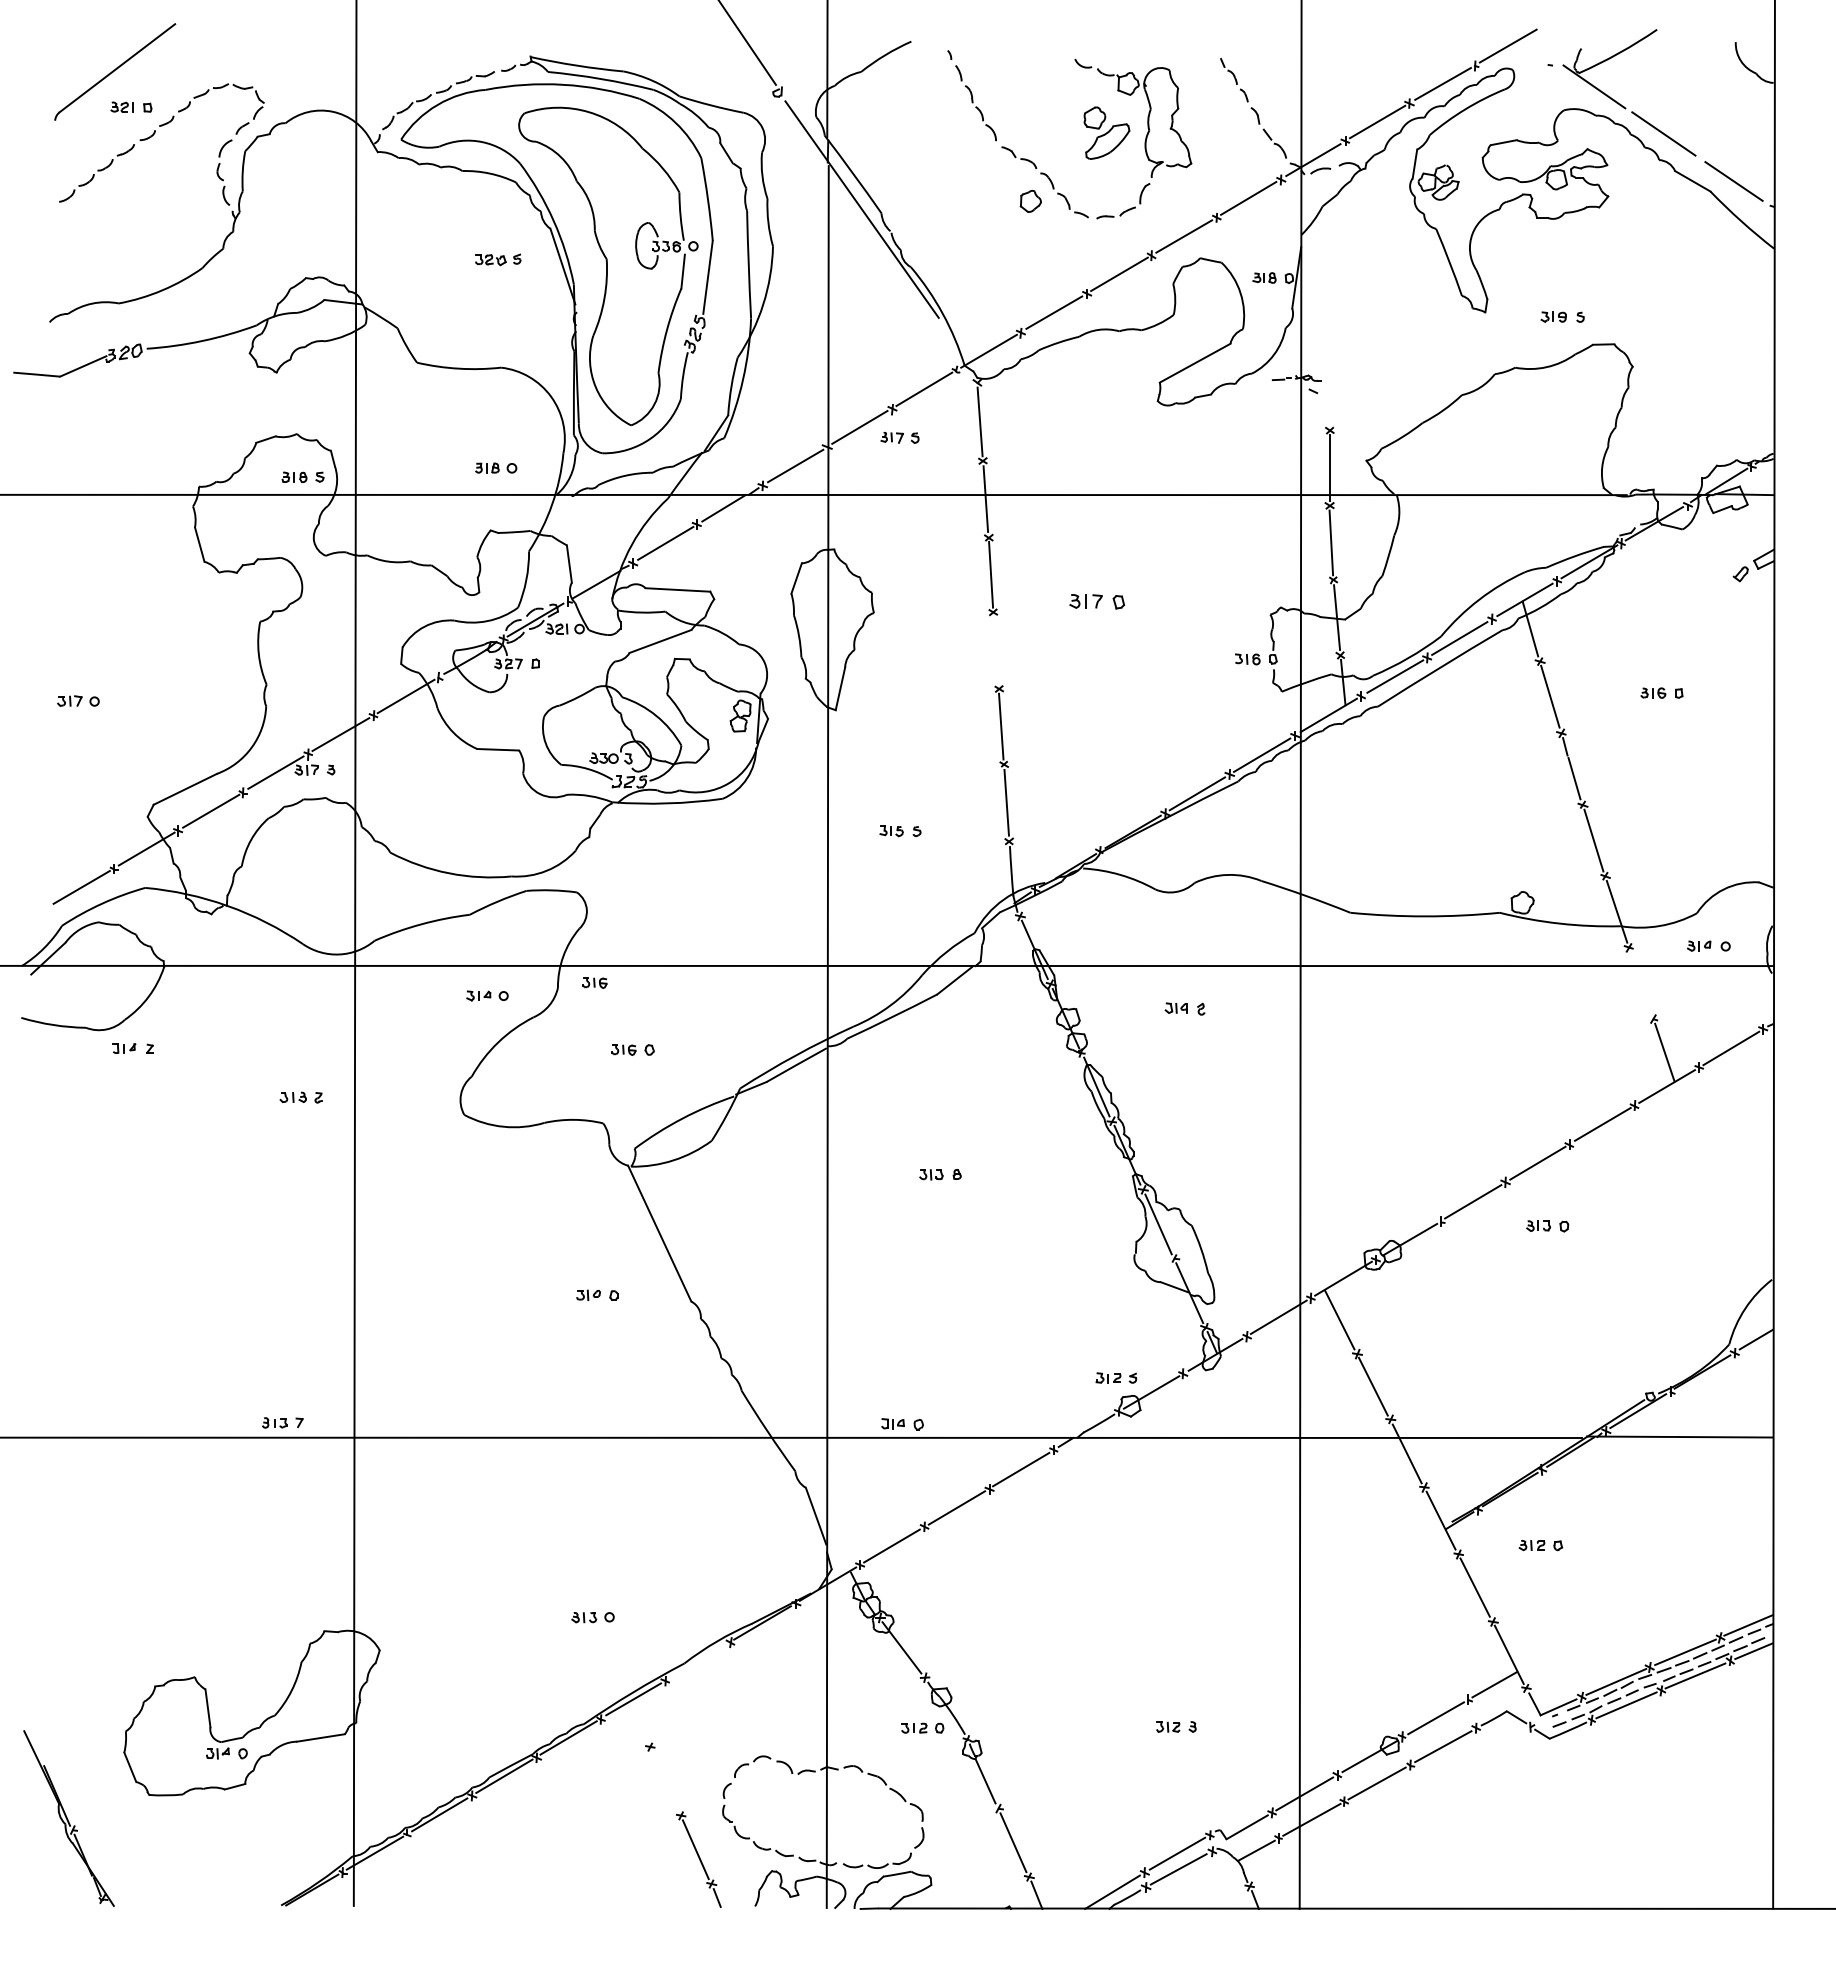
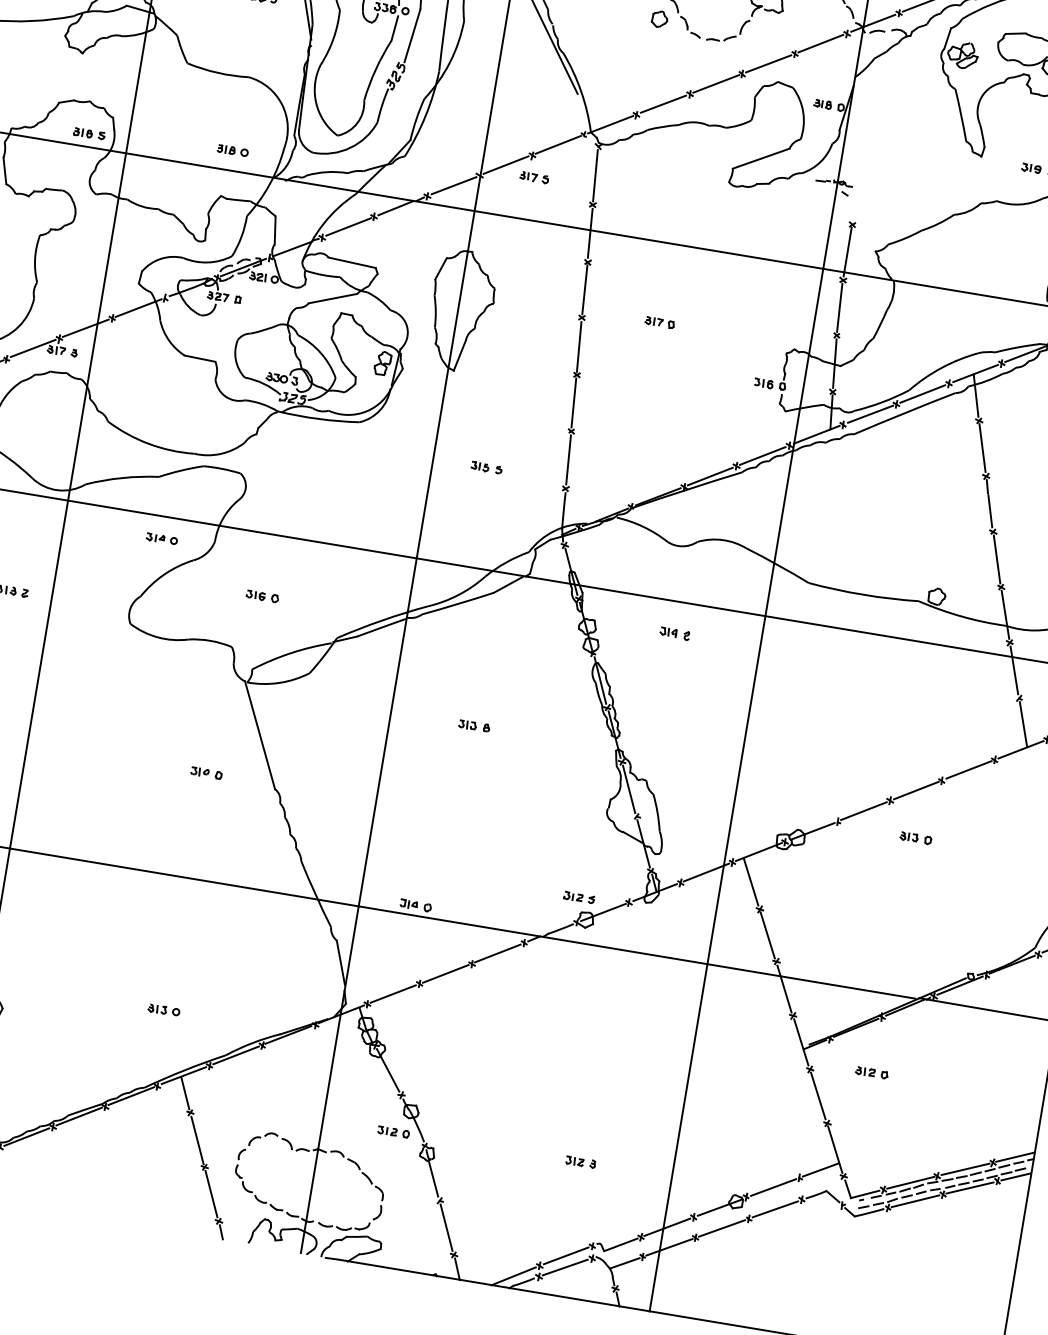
part: (1097, 601) -> (660, 322), size x0.71
line: (995, 651) -> (578, 346), added
part: (594, 982) -> (242, 542), removed
line: (1640, 982) -> (1014, 669), added
line: (697, 1660) -> (235, 1054), added
line: (639, 1722) -> (185, 1093), added
line: (665, 1781) -> (197, 1140), added

